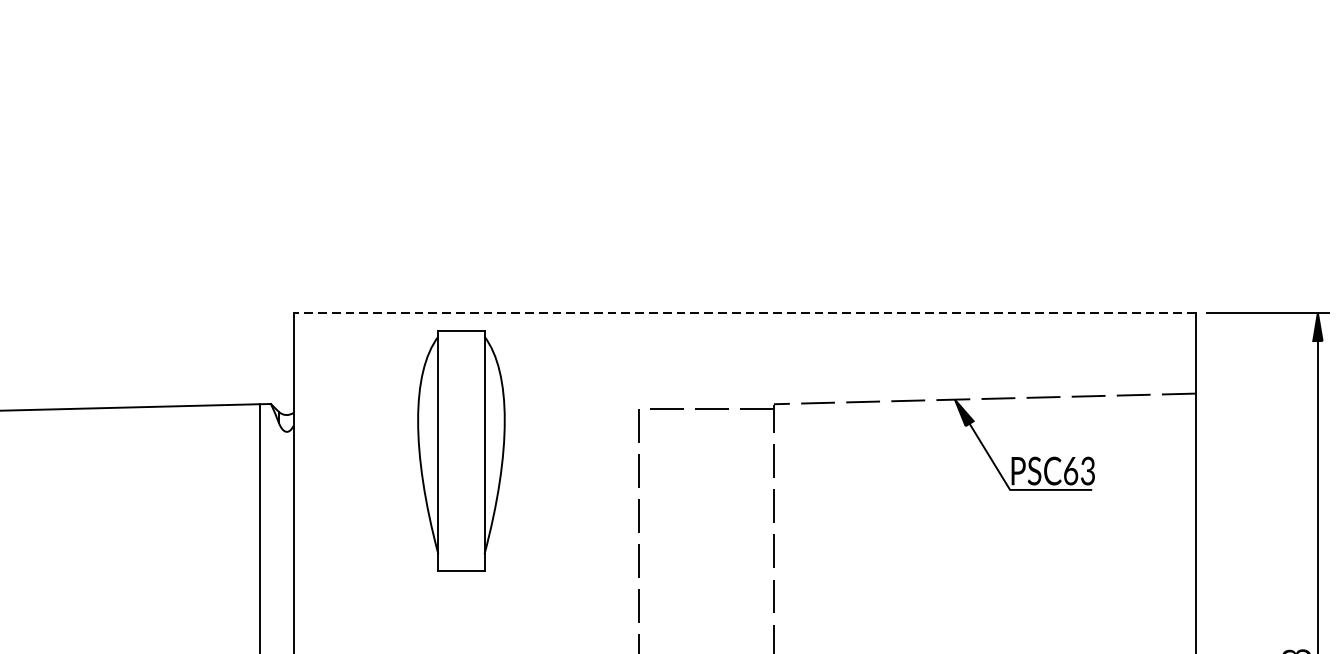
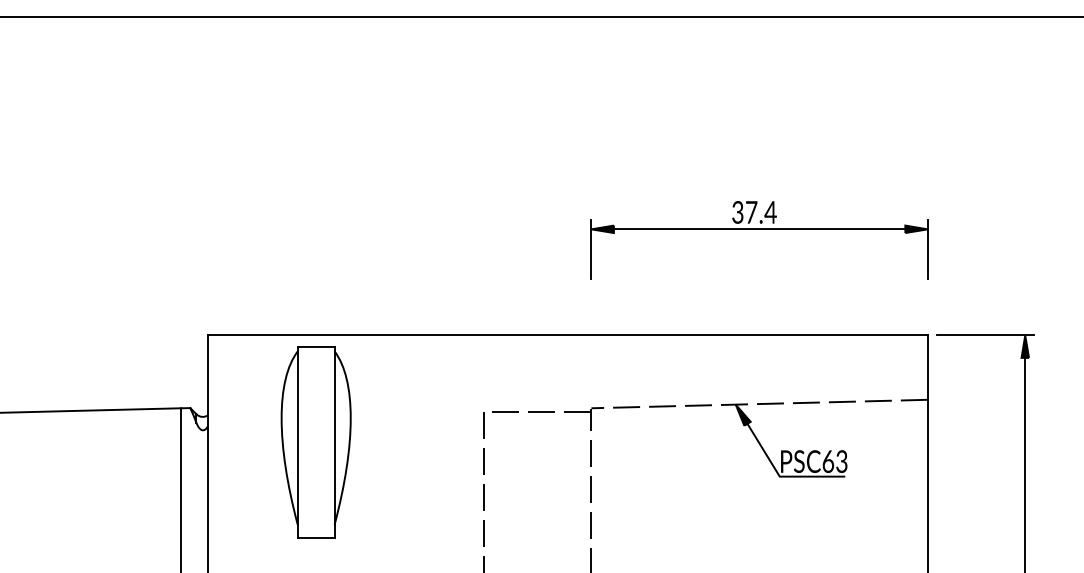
part: (984, 180) -> (759, 229), added
line: (745, 312) -> (568, 335), dashed -> solid
part: (460, 450) -> (315, 442), moved

